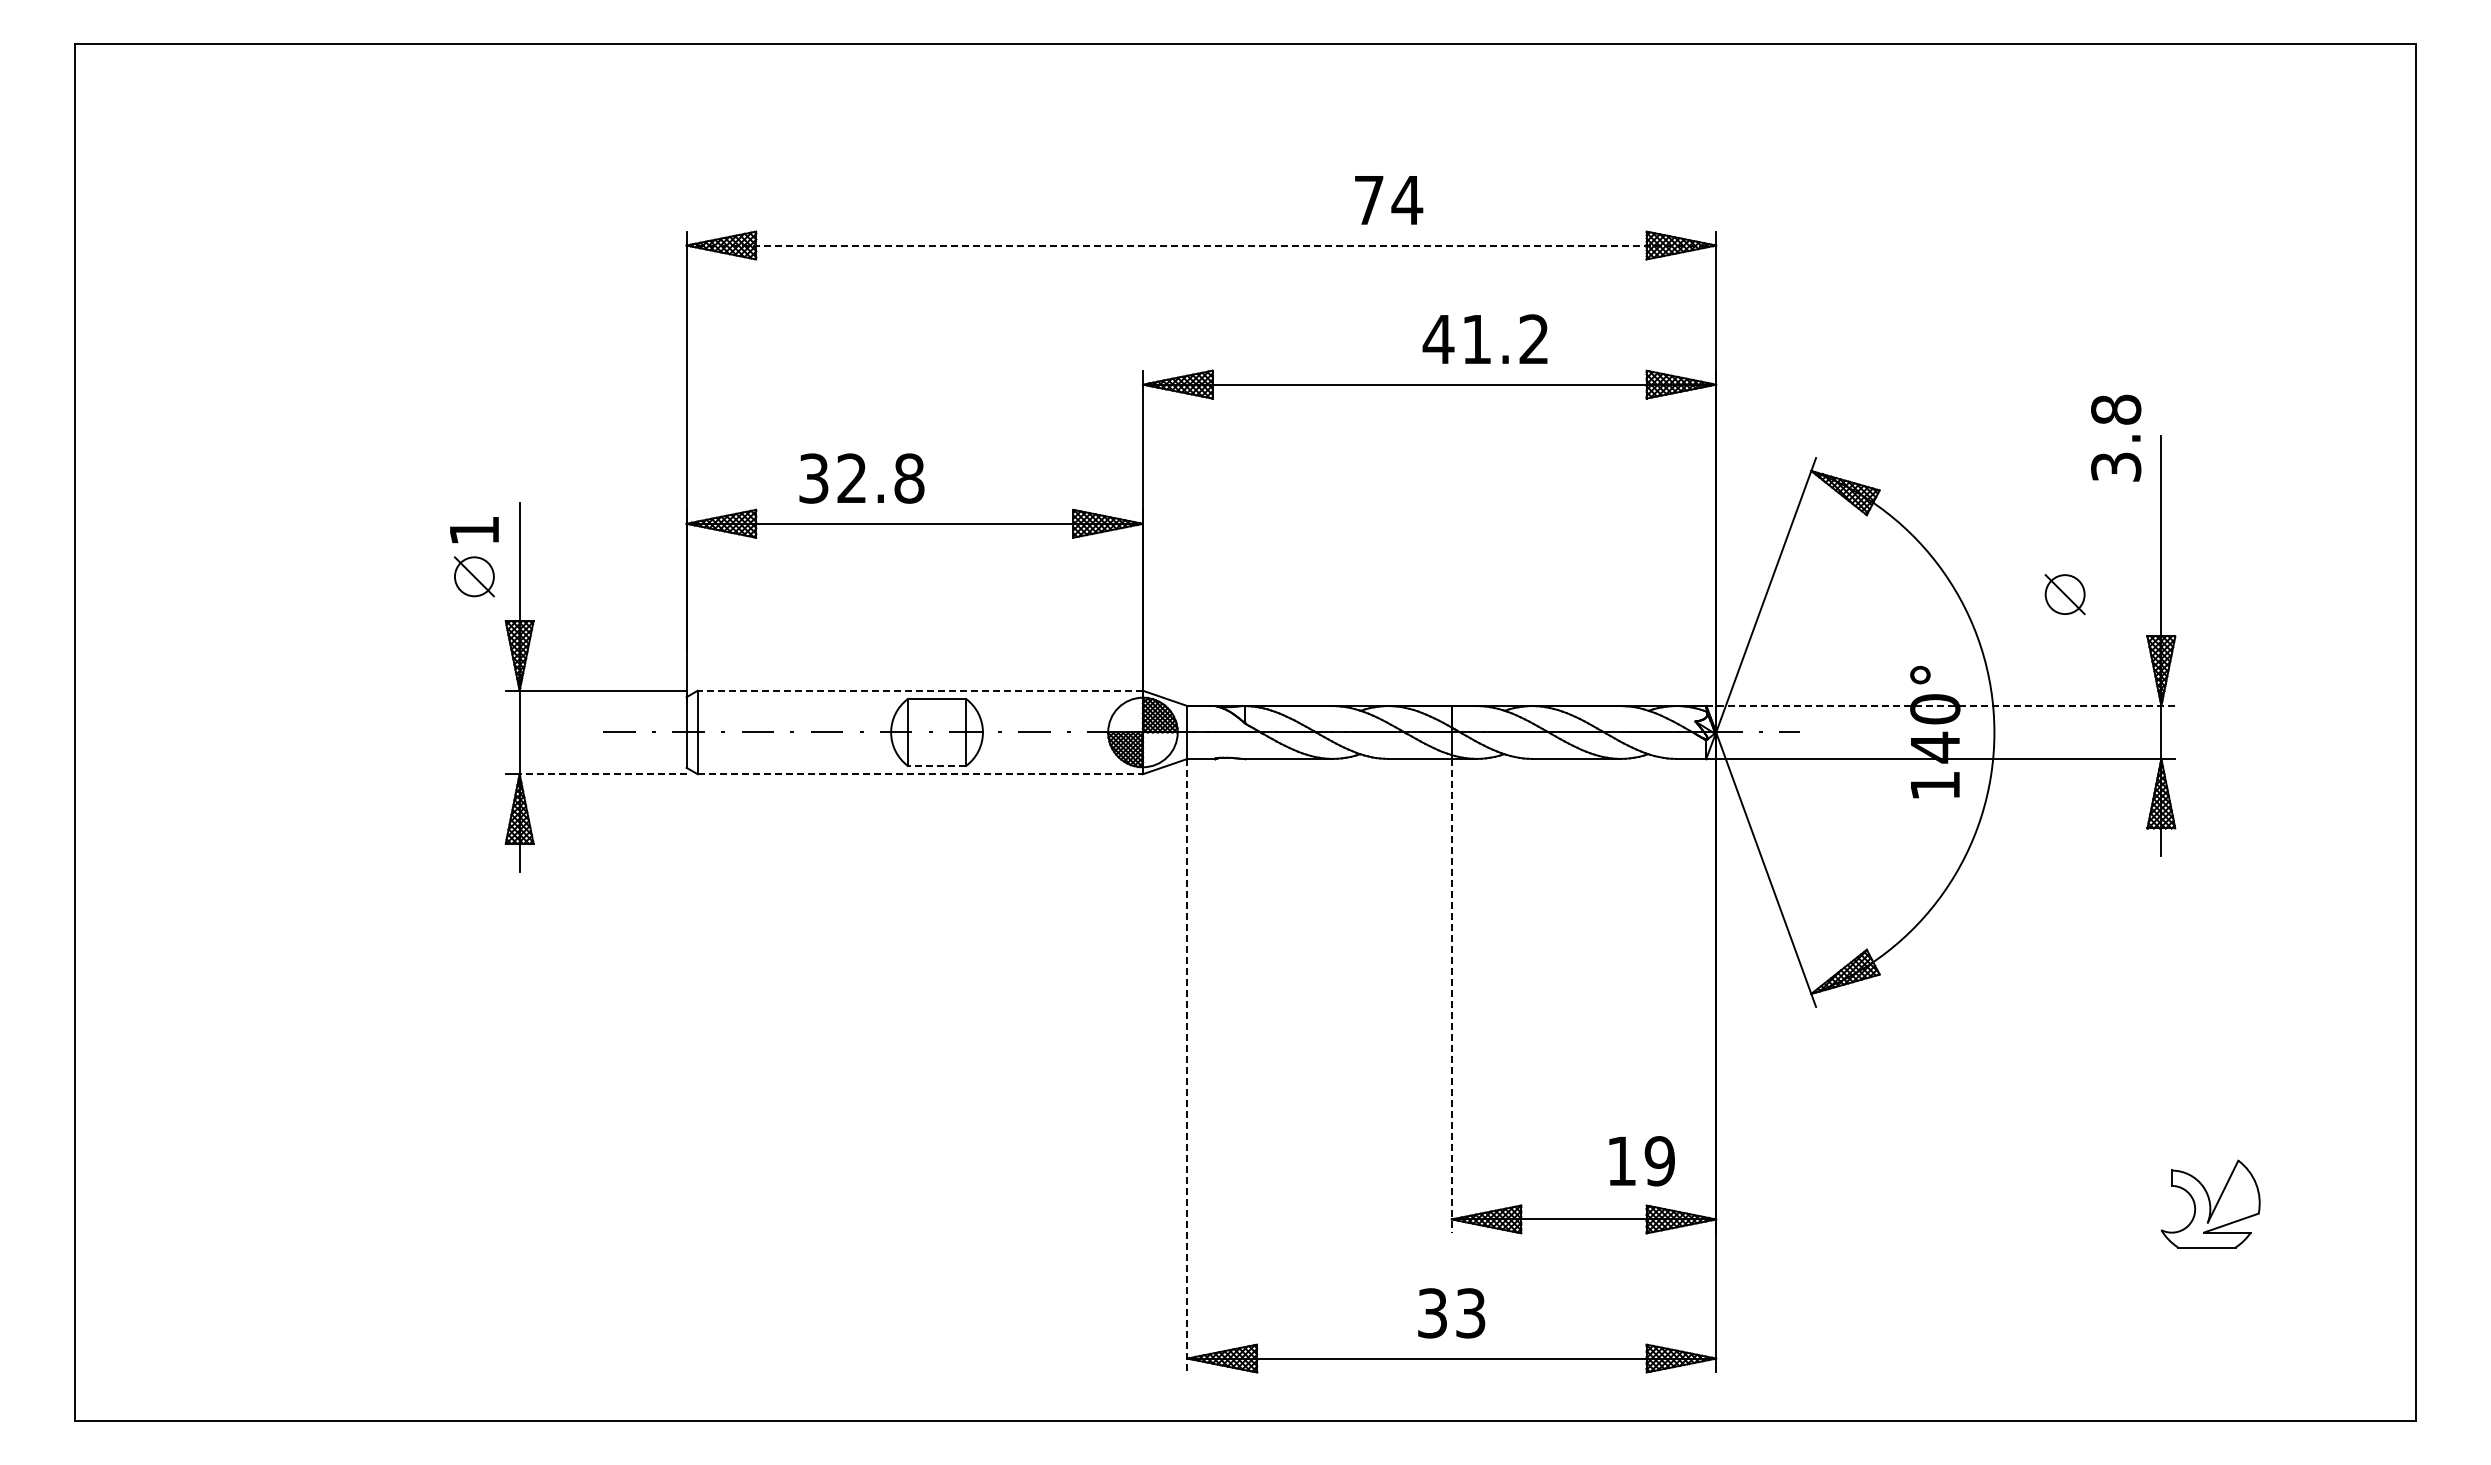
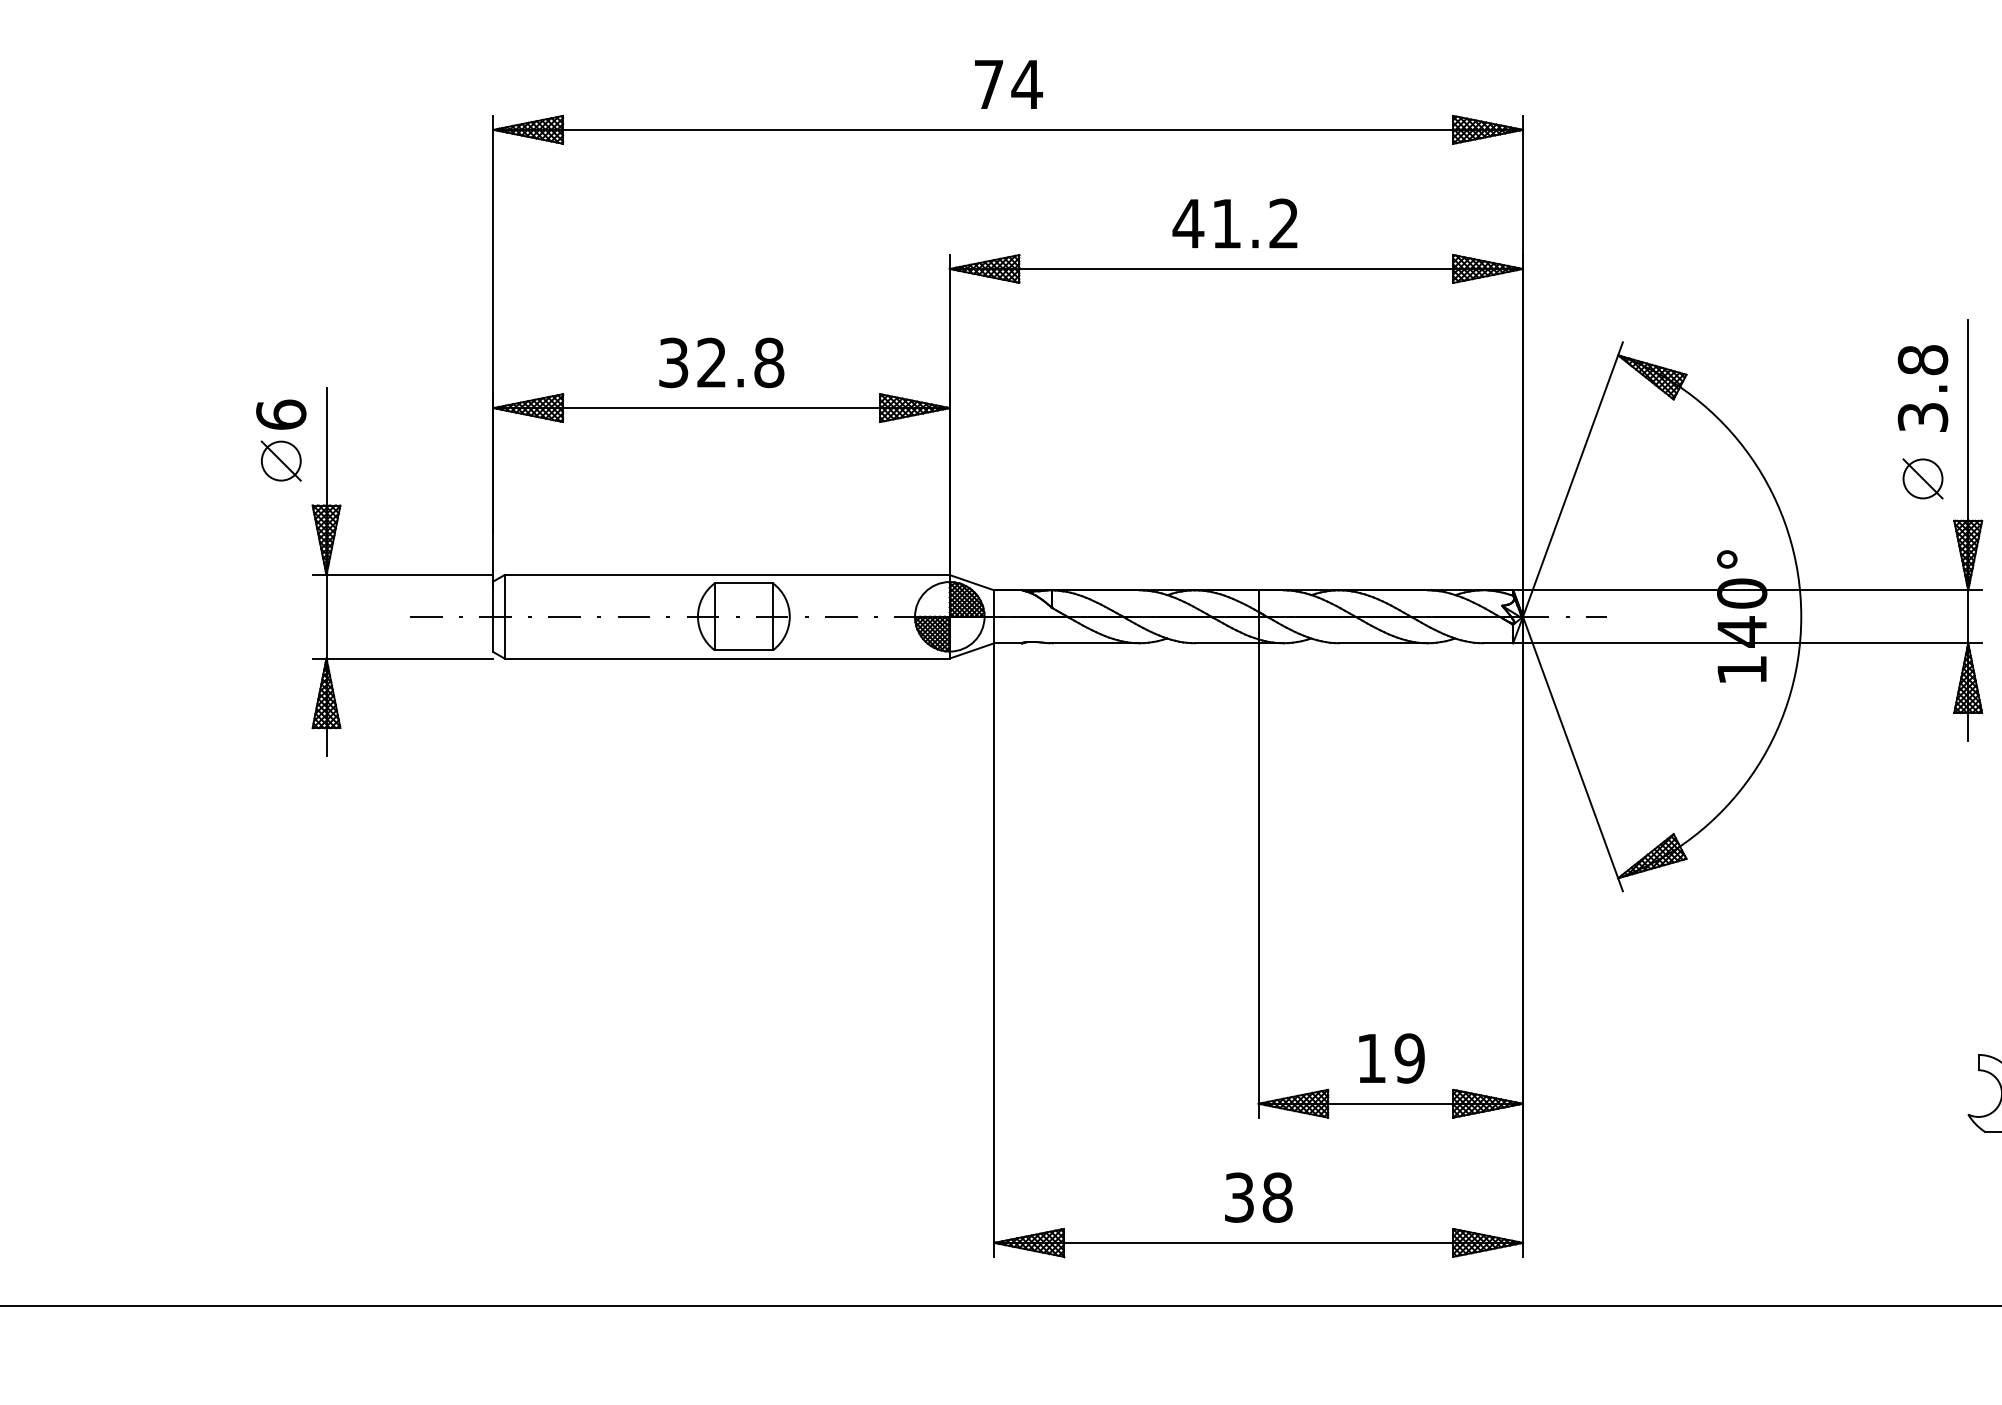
text: (1389, 200) -> (1009, 84), moved
line: (1201, 245) -> (1008, 129), dashed -> solid
text: (1484, 338) -> (1234, 222), moved
text: (2116, 437) -> (1923, 387), moved
text: (861, 478) -> (721, 362), moved
text: (474, 530) -> (281, 414), 1 -> 6
part: (2064, 594) -> (1922, 478), moved
line: (920, 690) -> (727, 574), dashed -> solid
line: (1940, 706) -> (1747, 590), dashed -> solid
line: (936, 765) -> (743, 649), dashed -> solid
line: (602, 774) -> (409, 658), dashed -> solid
line: (920, 774) -> (727, 658), dashed -> solid
line: (1451, 996) -> (1258, 880), dashed -> solid
line: (1187, 1065) -> (994, 949), dashed -> solid
text: (1641, 1161) -> (1391, 1058), moved
text: (1470, 1313) -> (1277, 1197), 33 -> 38

